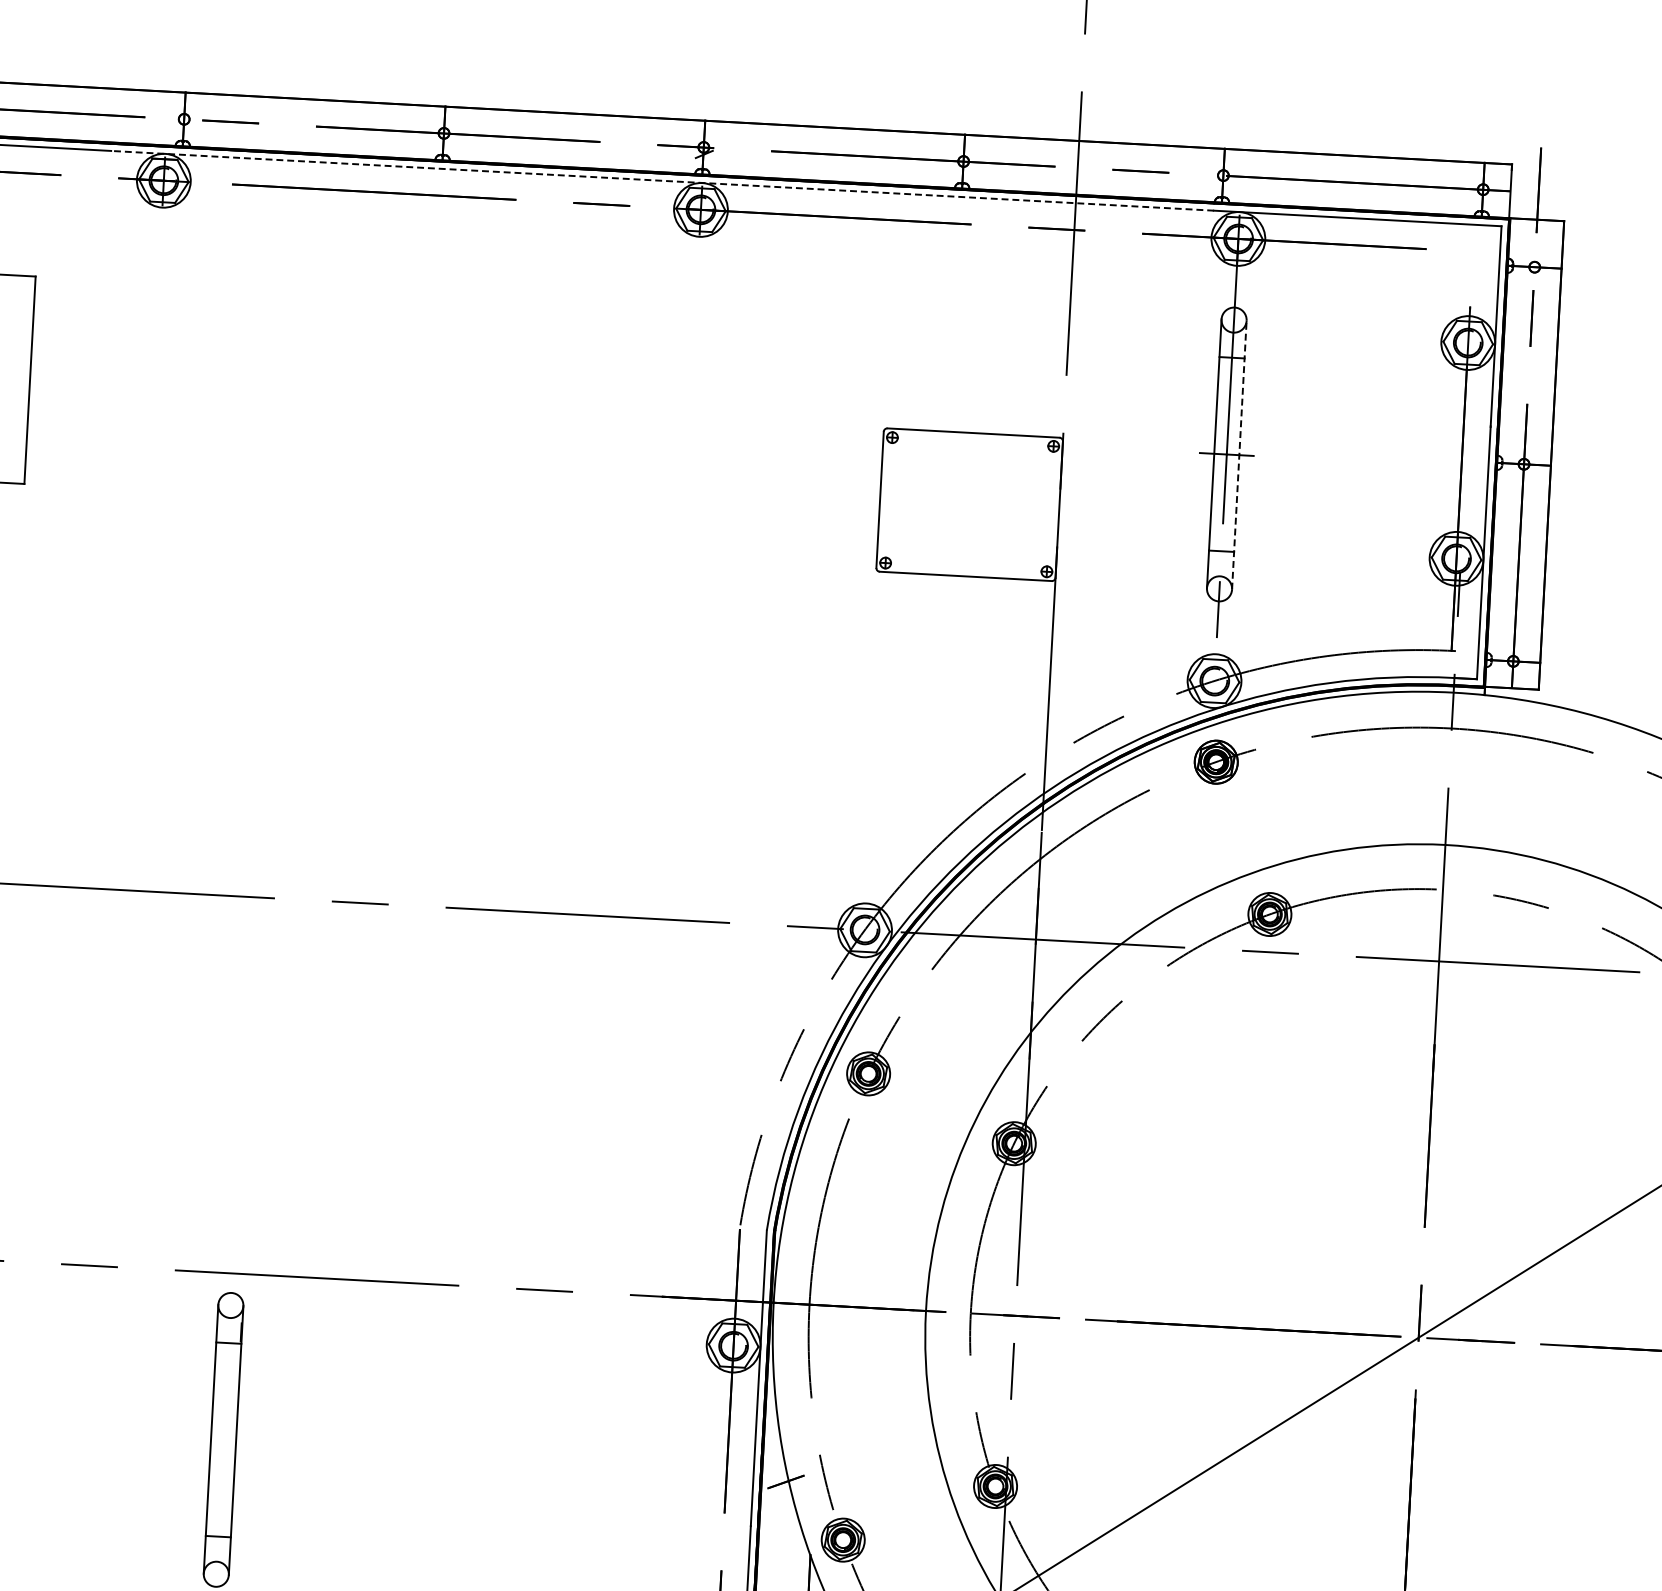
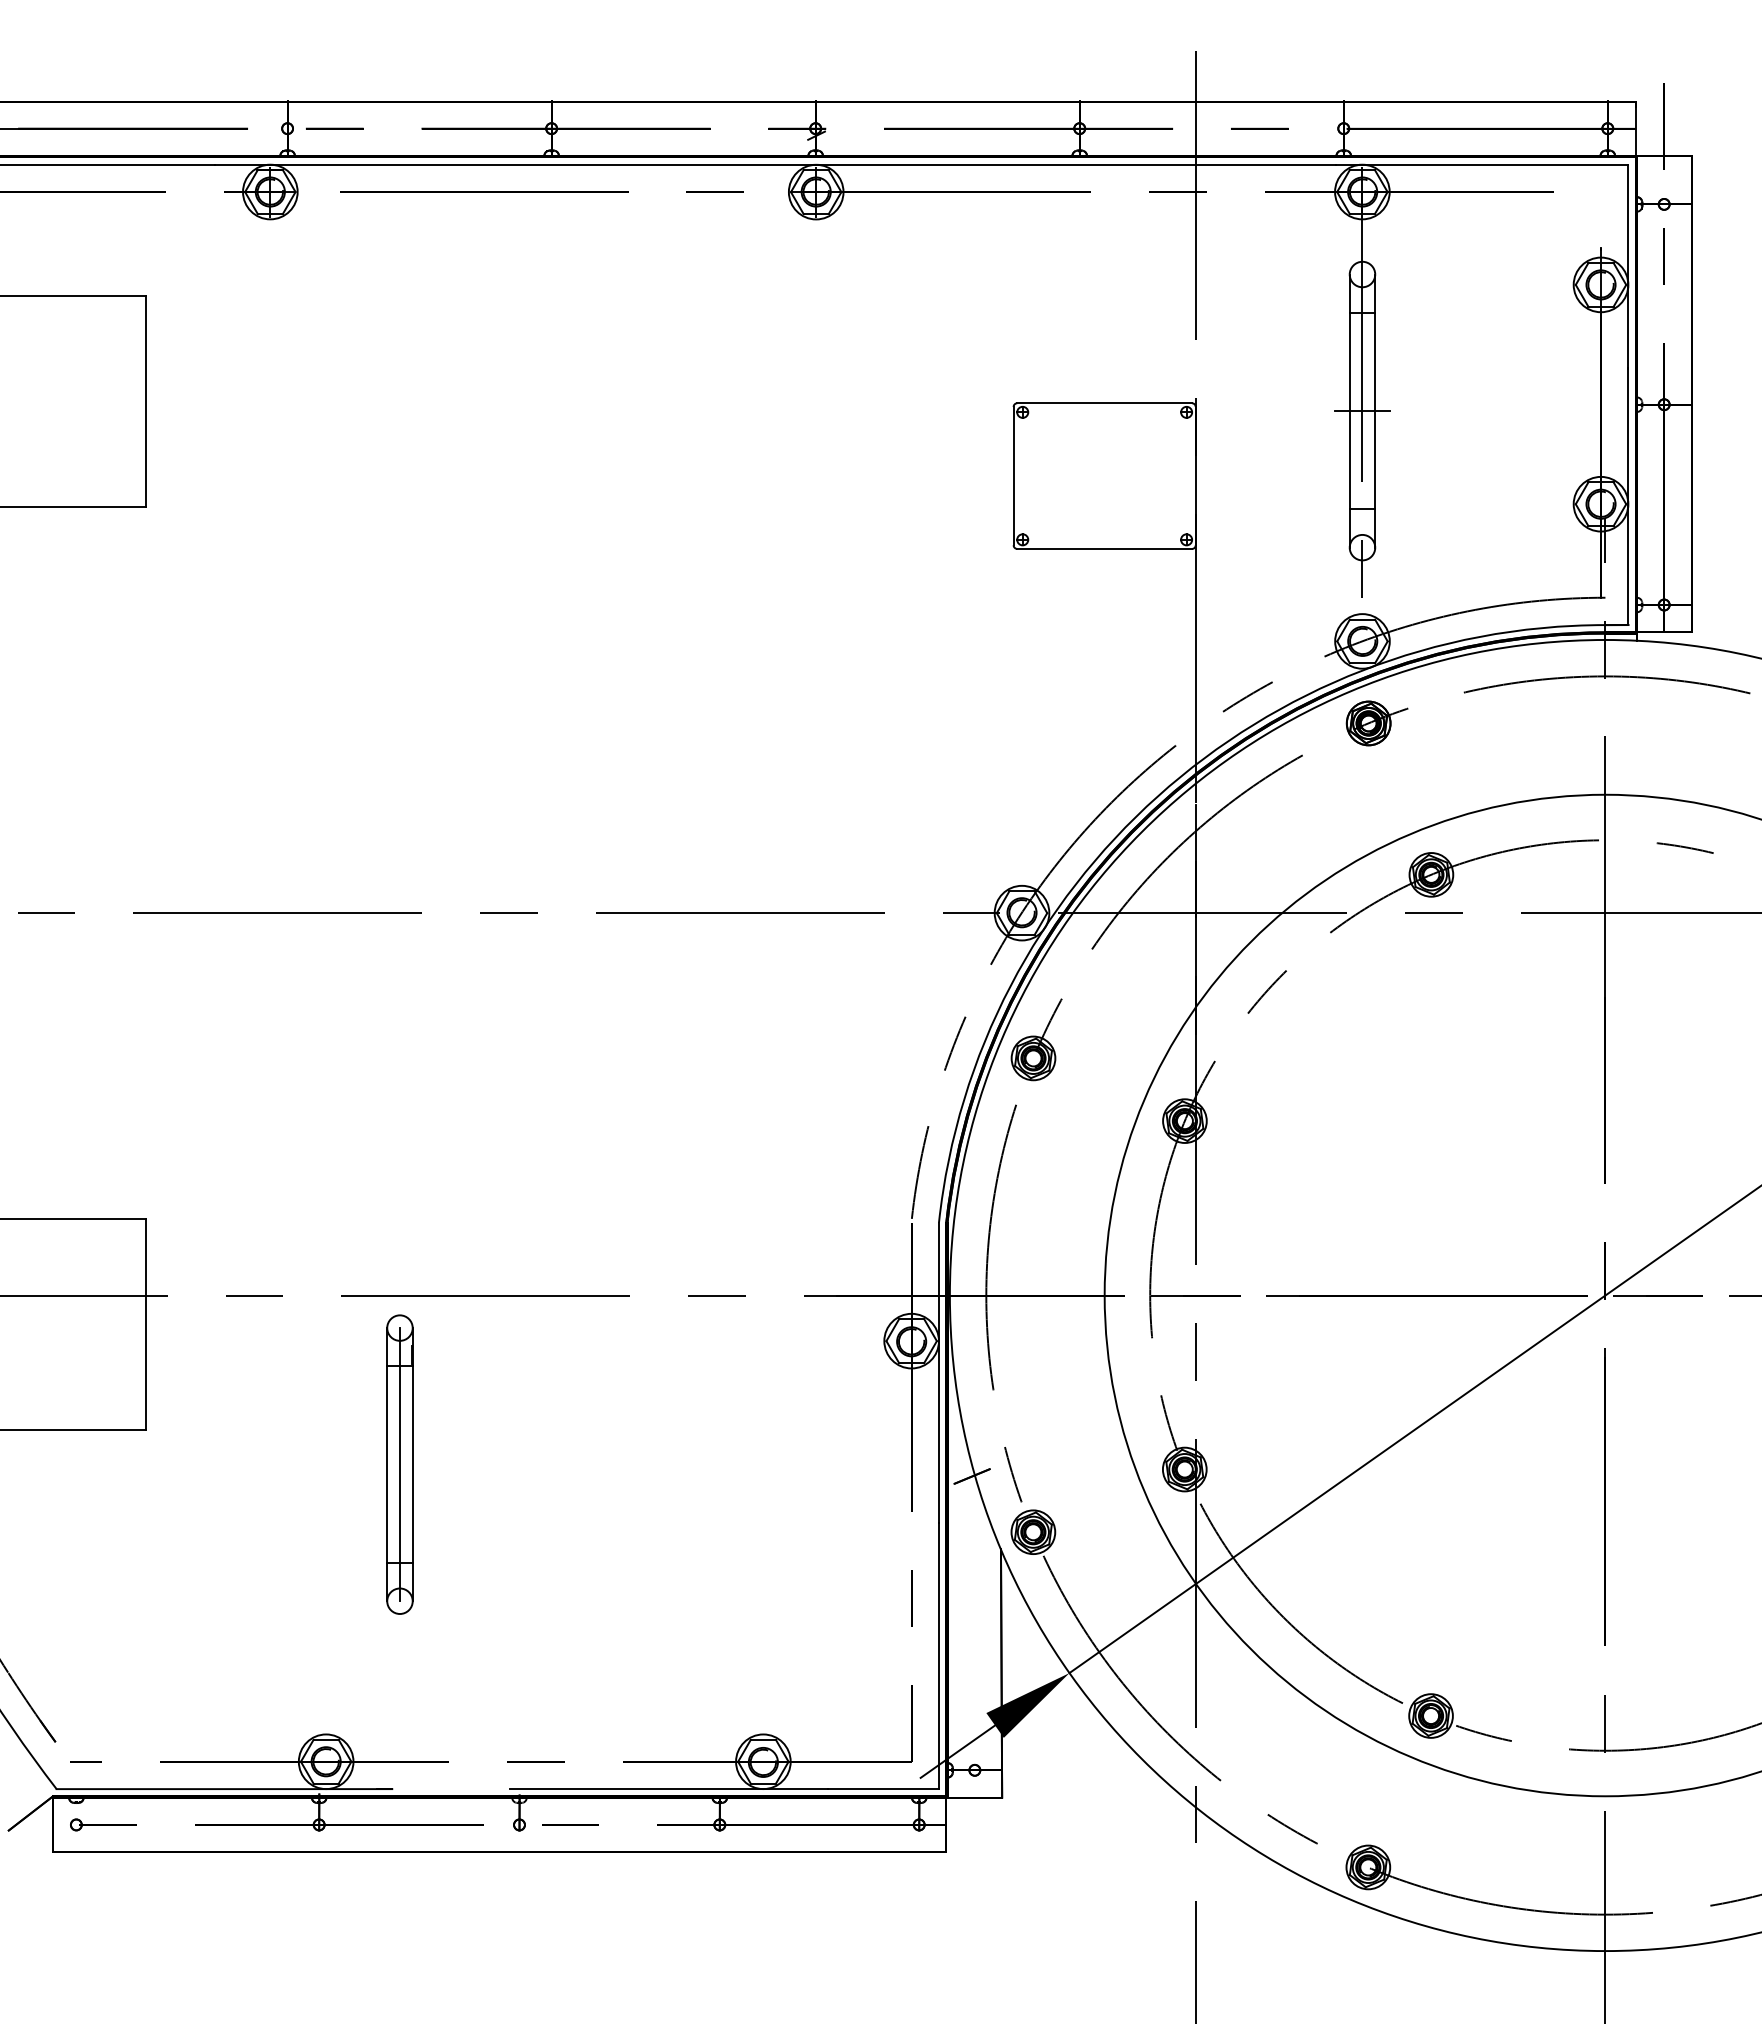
line: (662, 180) -> (775, 164), dashed -> solid
line: (1239, 455) -> (1375, 411), dashed -> solid
line: (223, 1439) -> (399, 1464), added

